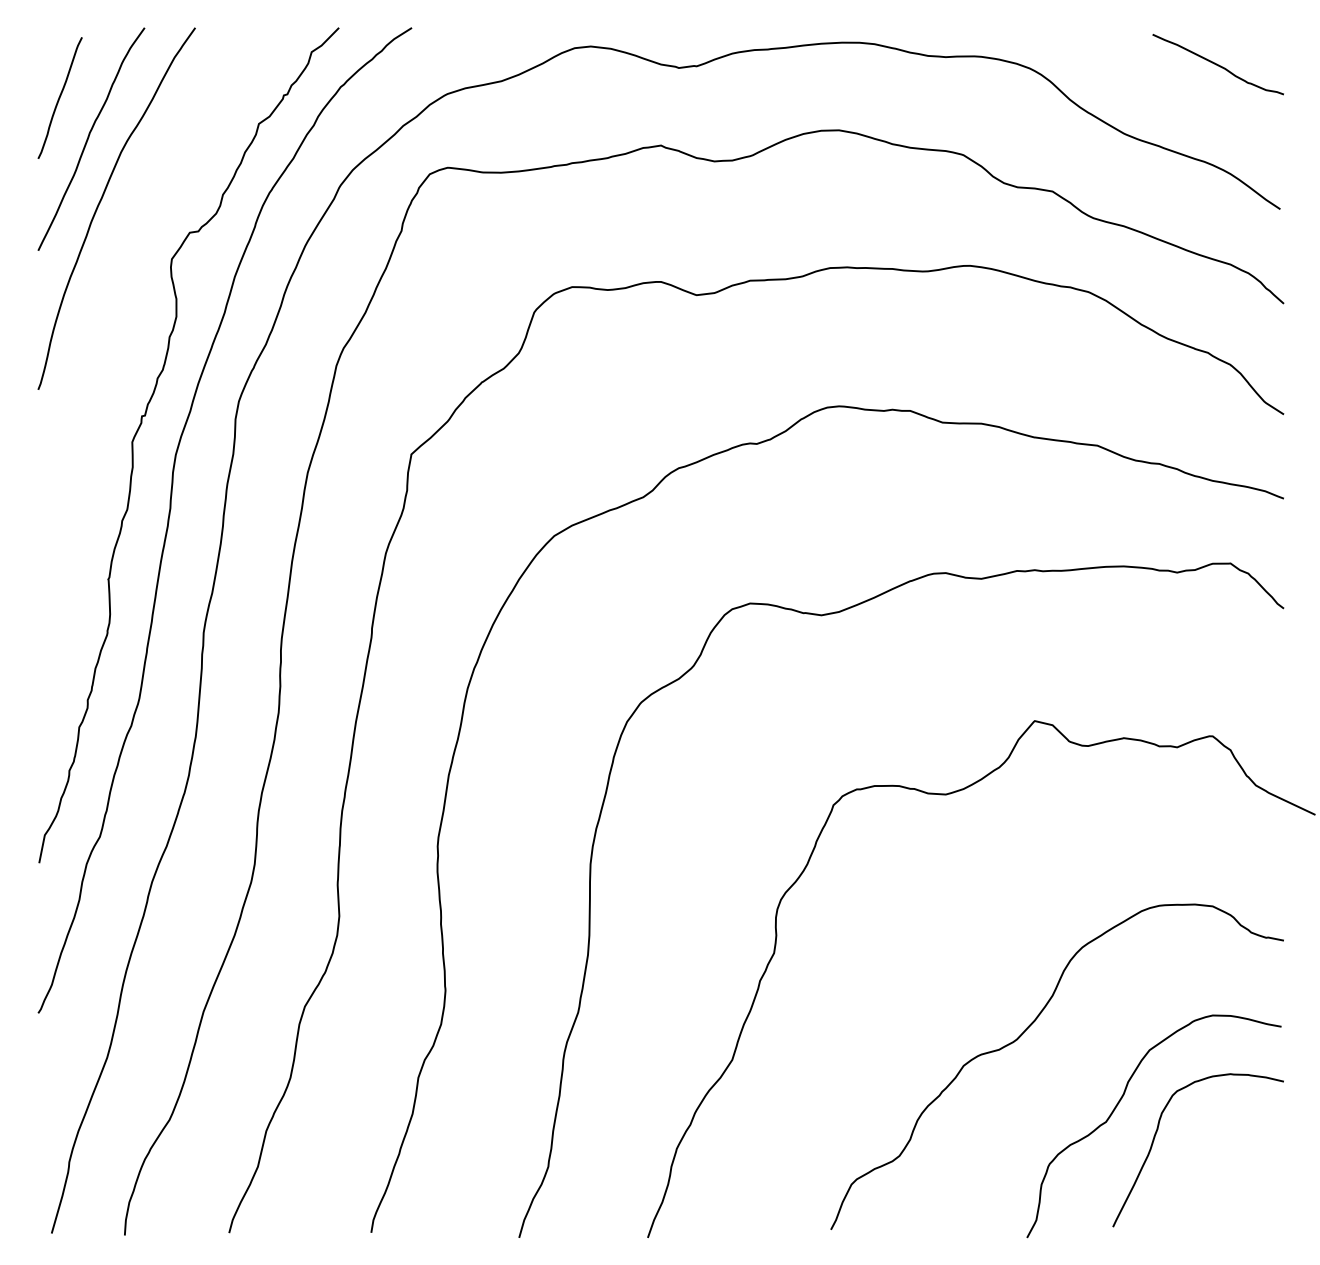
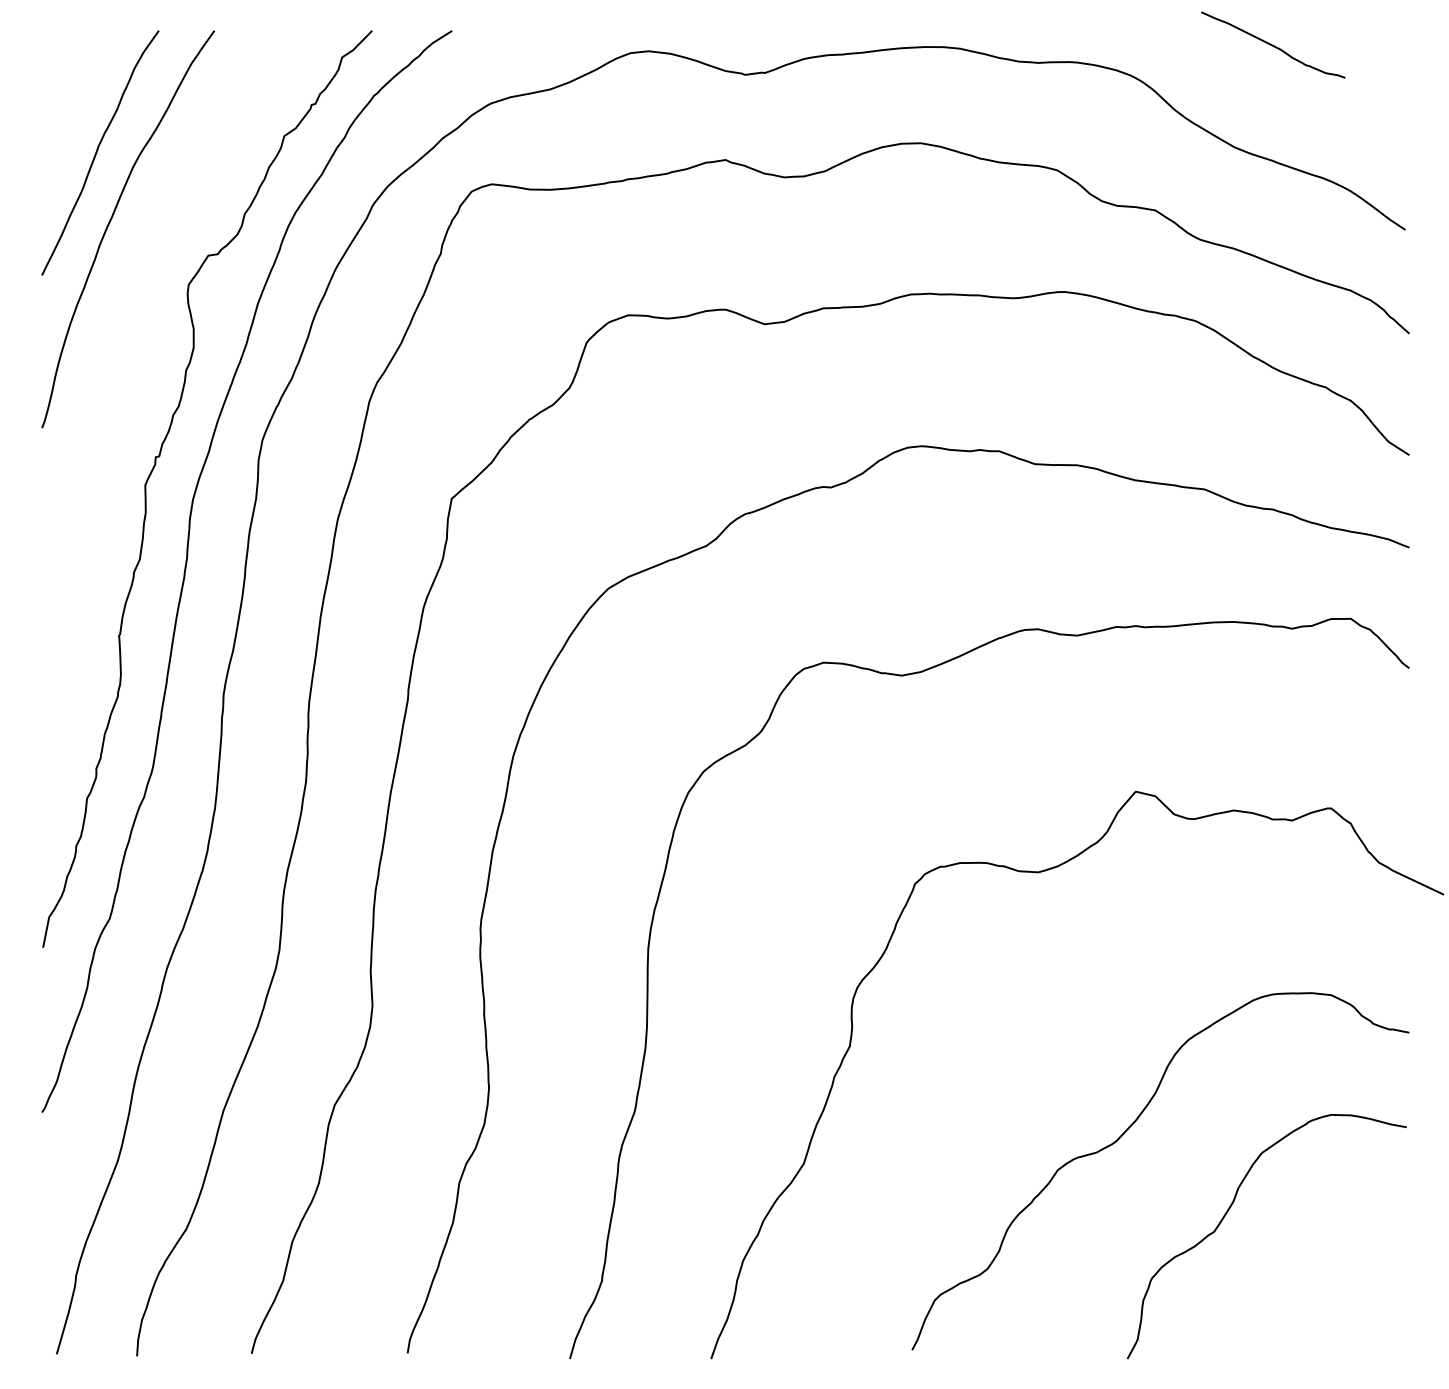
curve: (1217, 64) -> (1272, 44), moved
curve: (59, 97) -> (65, 107), removed
curve: (1156, 1134) -> (1269, 1245), removed

